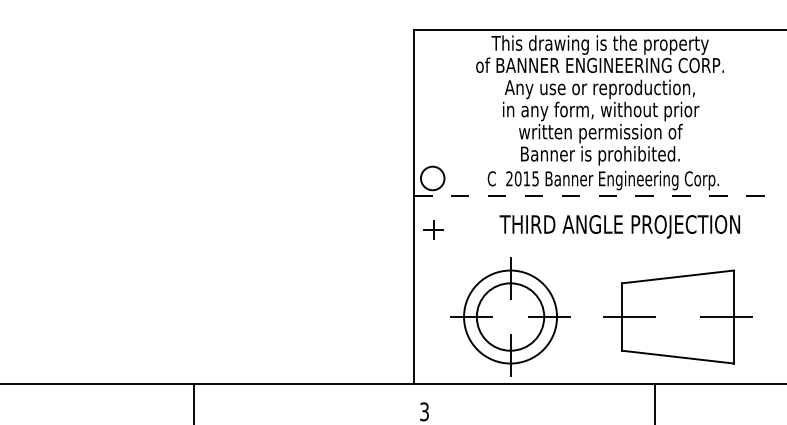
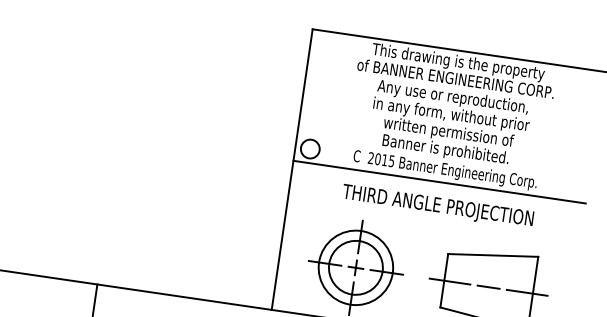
line: (599, 196) -> (440, 182), dashed -> solid
text: (619, 226) -> (437, 206), moved
part: (433, 229) -> (355, 267), moved
line: (677, 317) -> (488, 287), added

